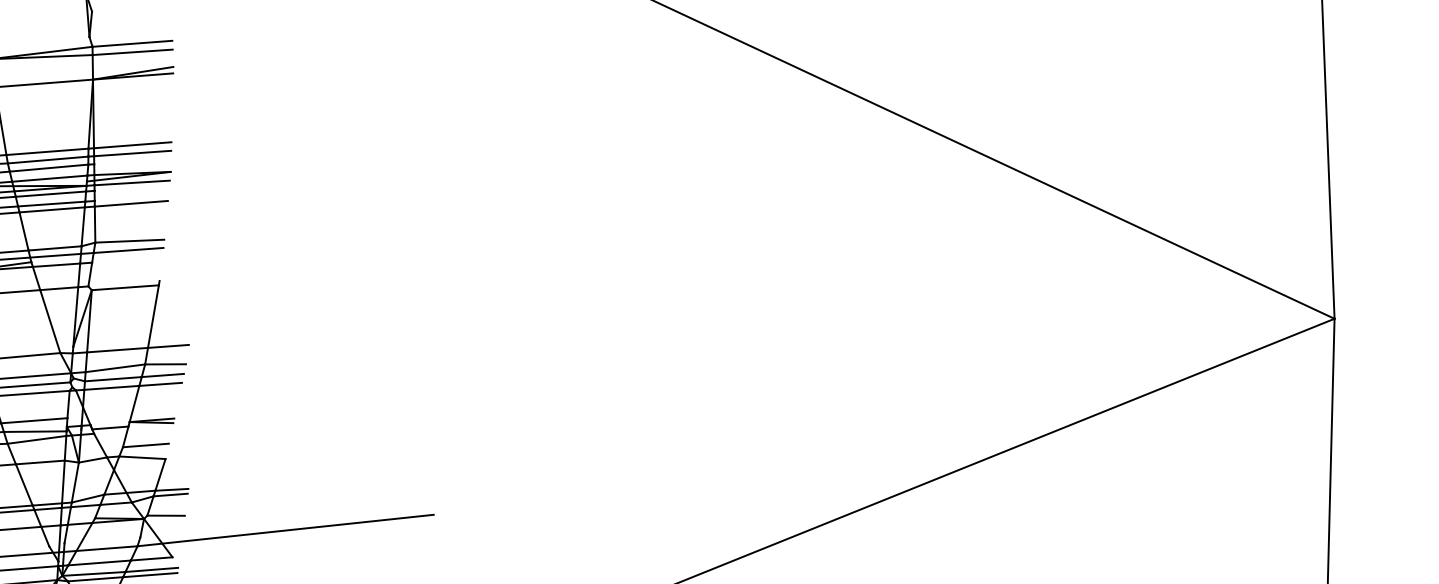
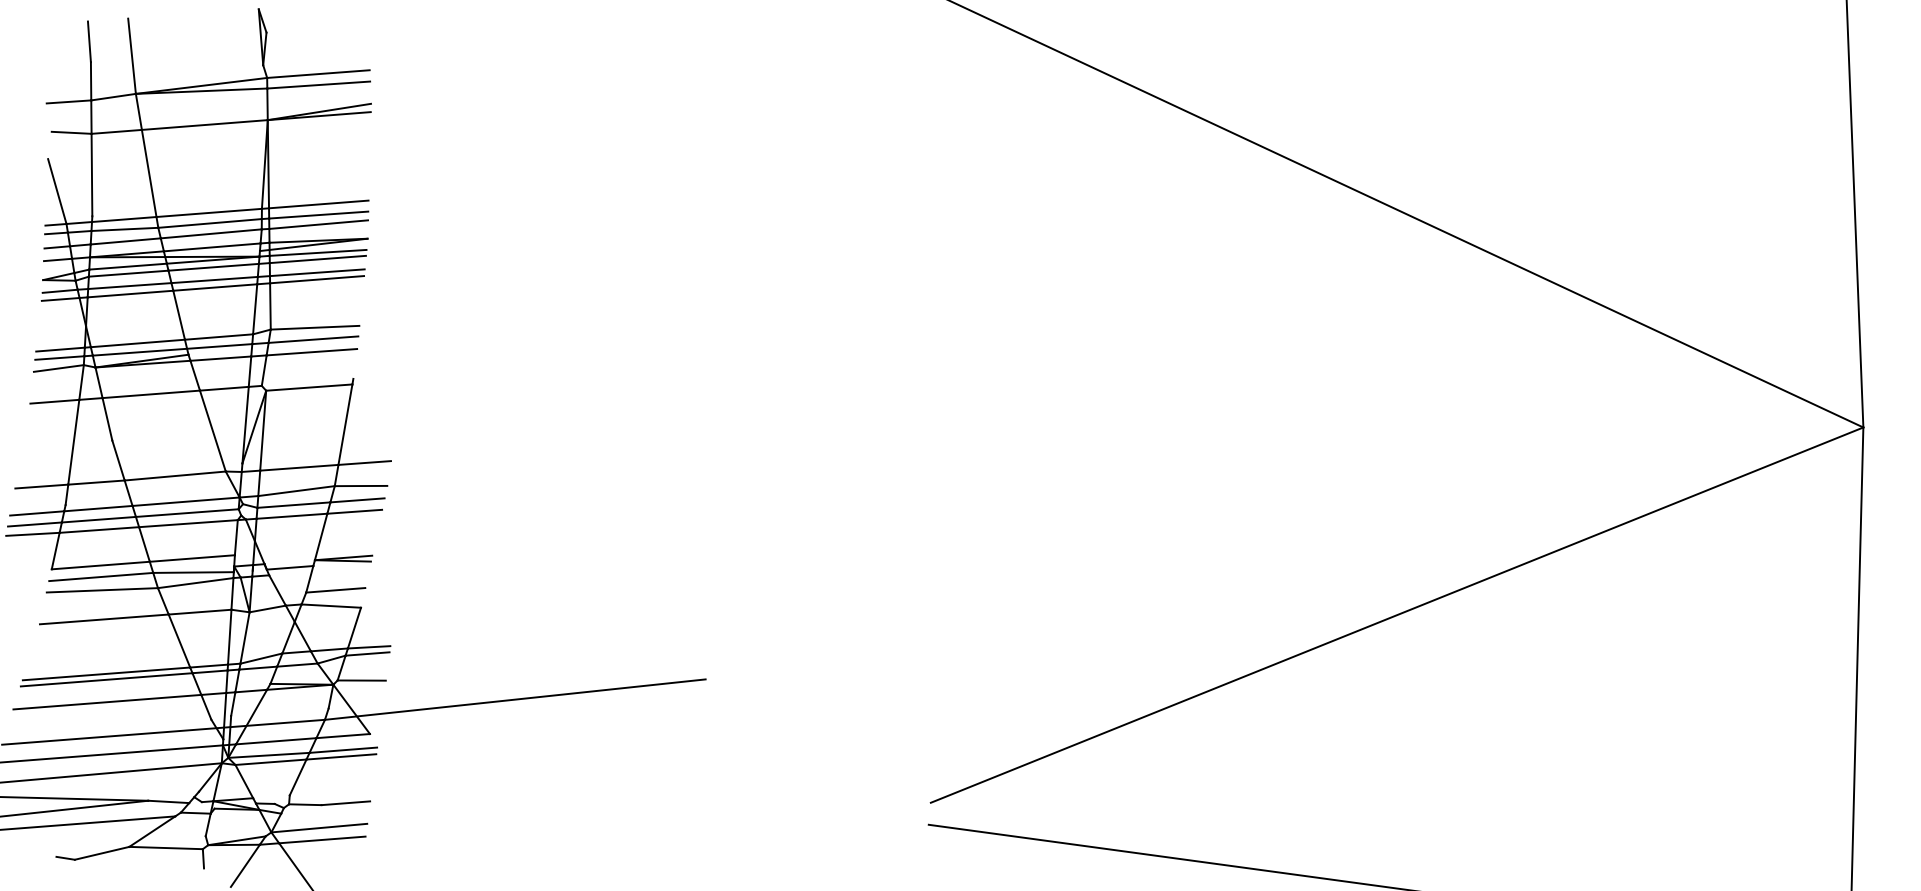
line: (132, 160) -> (318, 224), added
line: (131, 188) -> (317, 259), added
line: (131, 198) -> (317, 272), added
line: (127, 260) -> (311, 352), added

